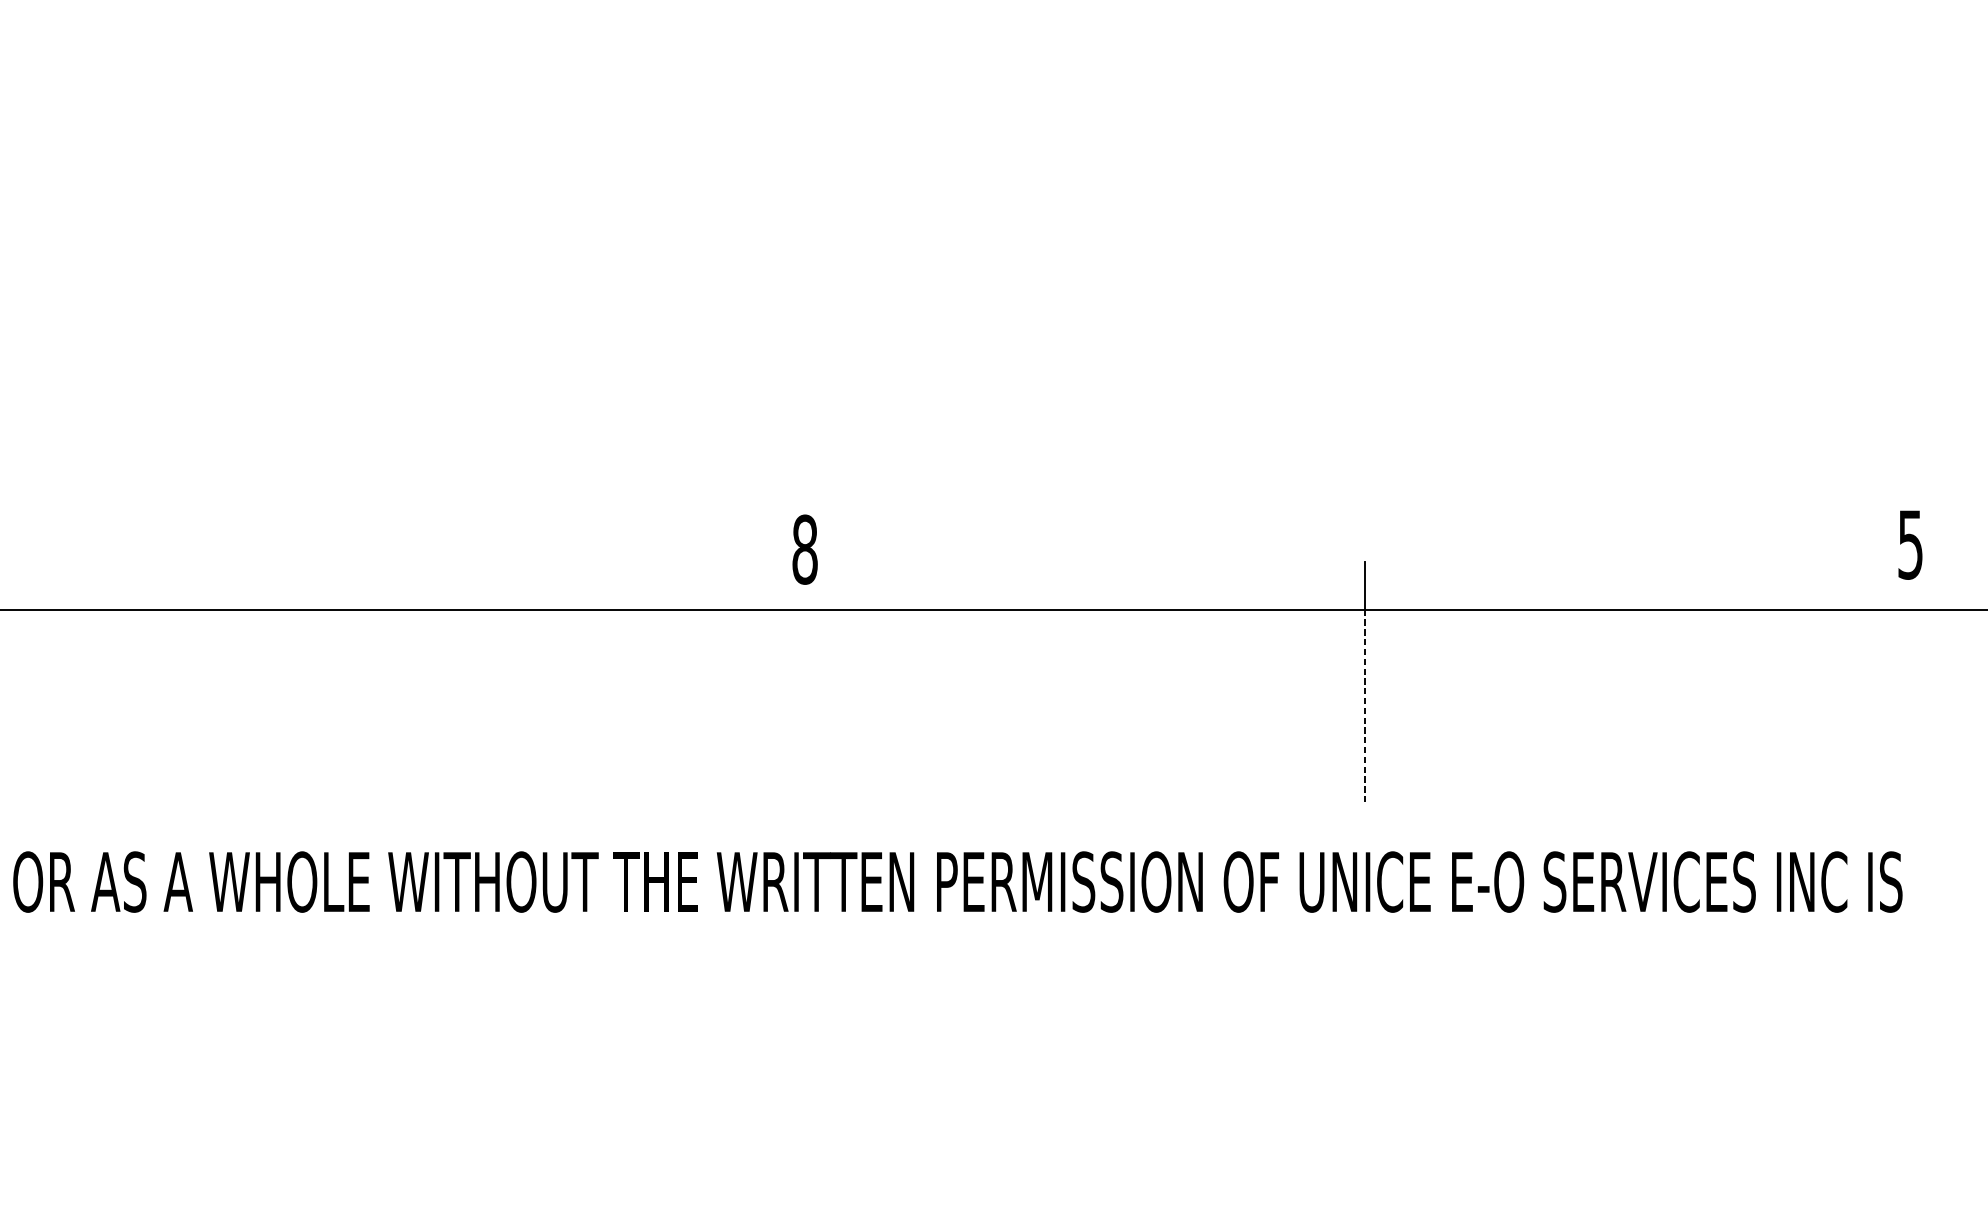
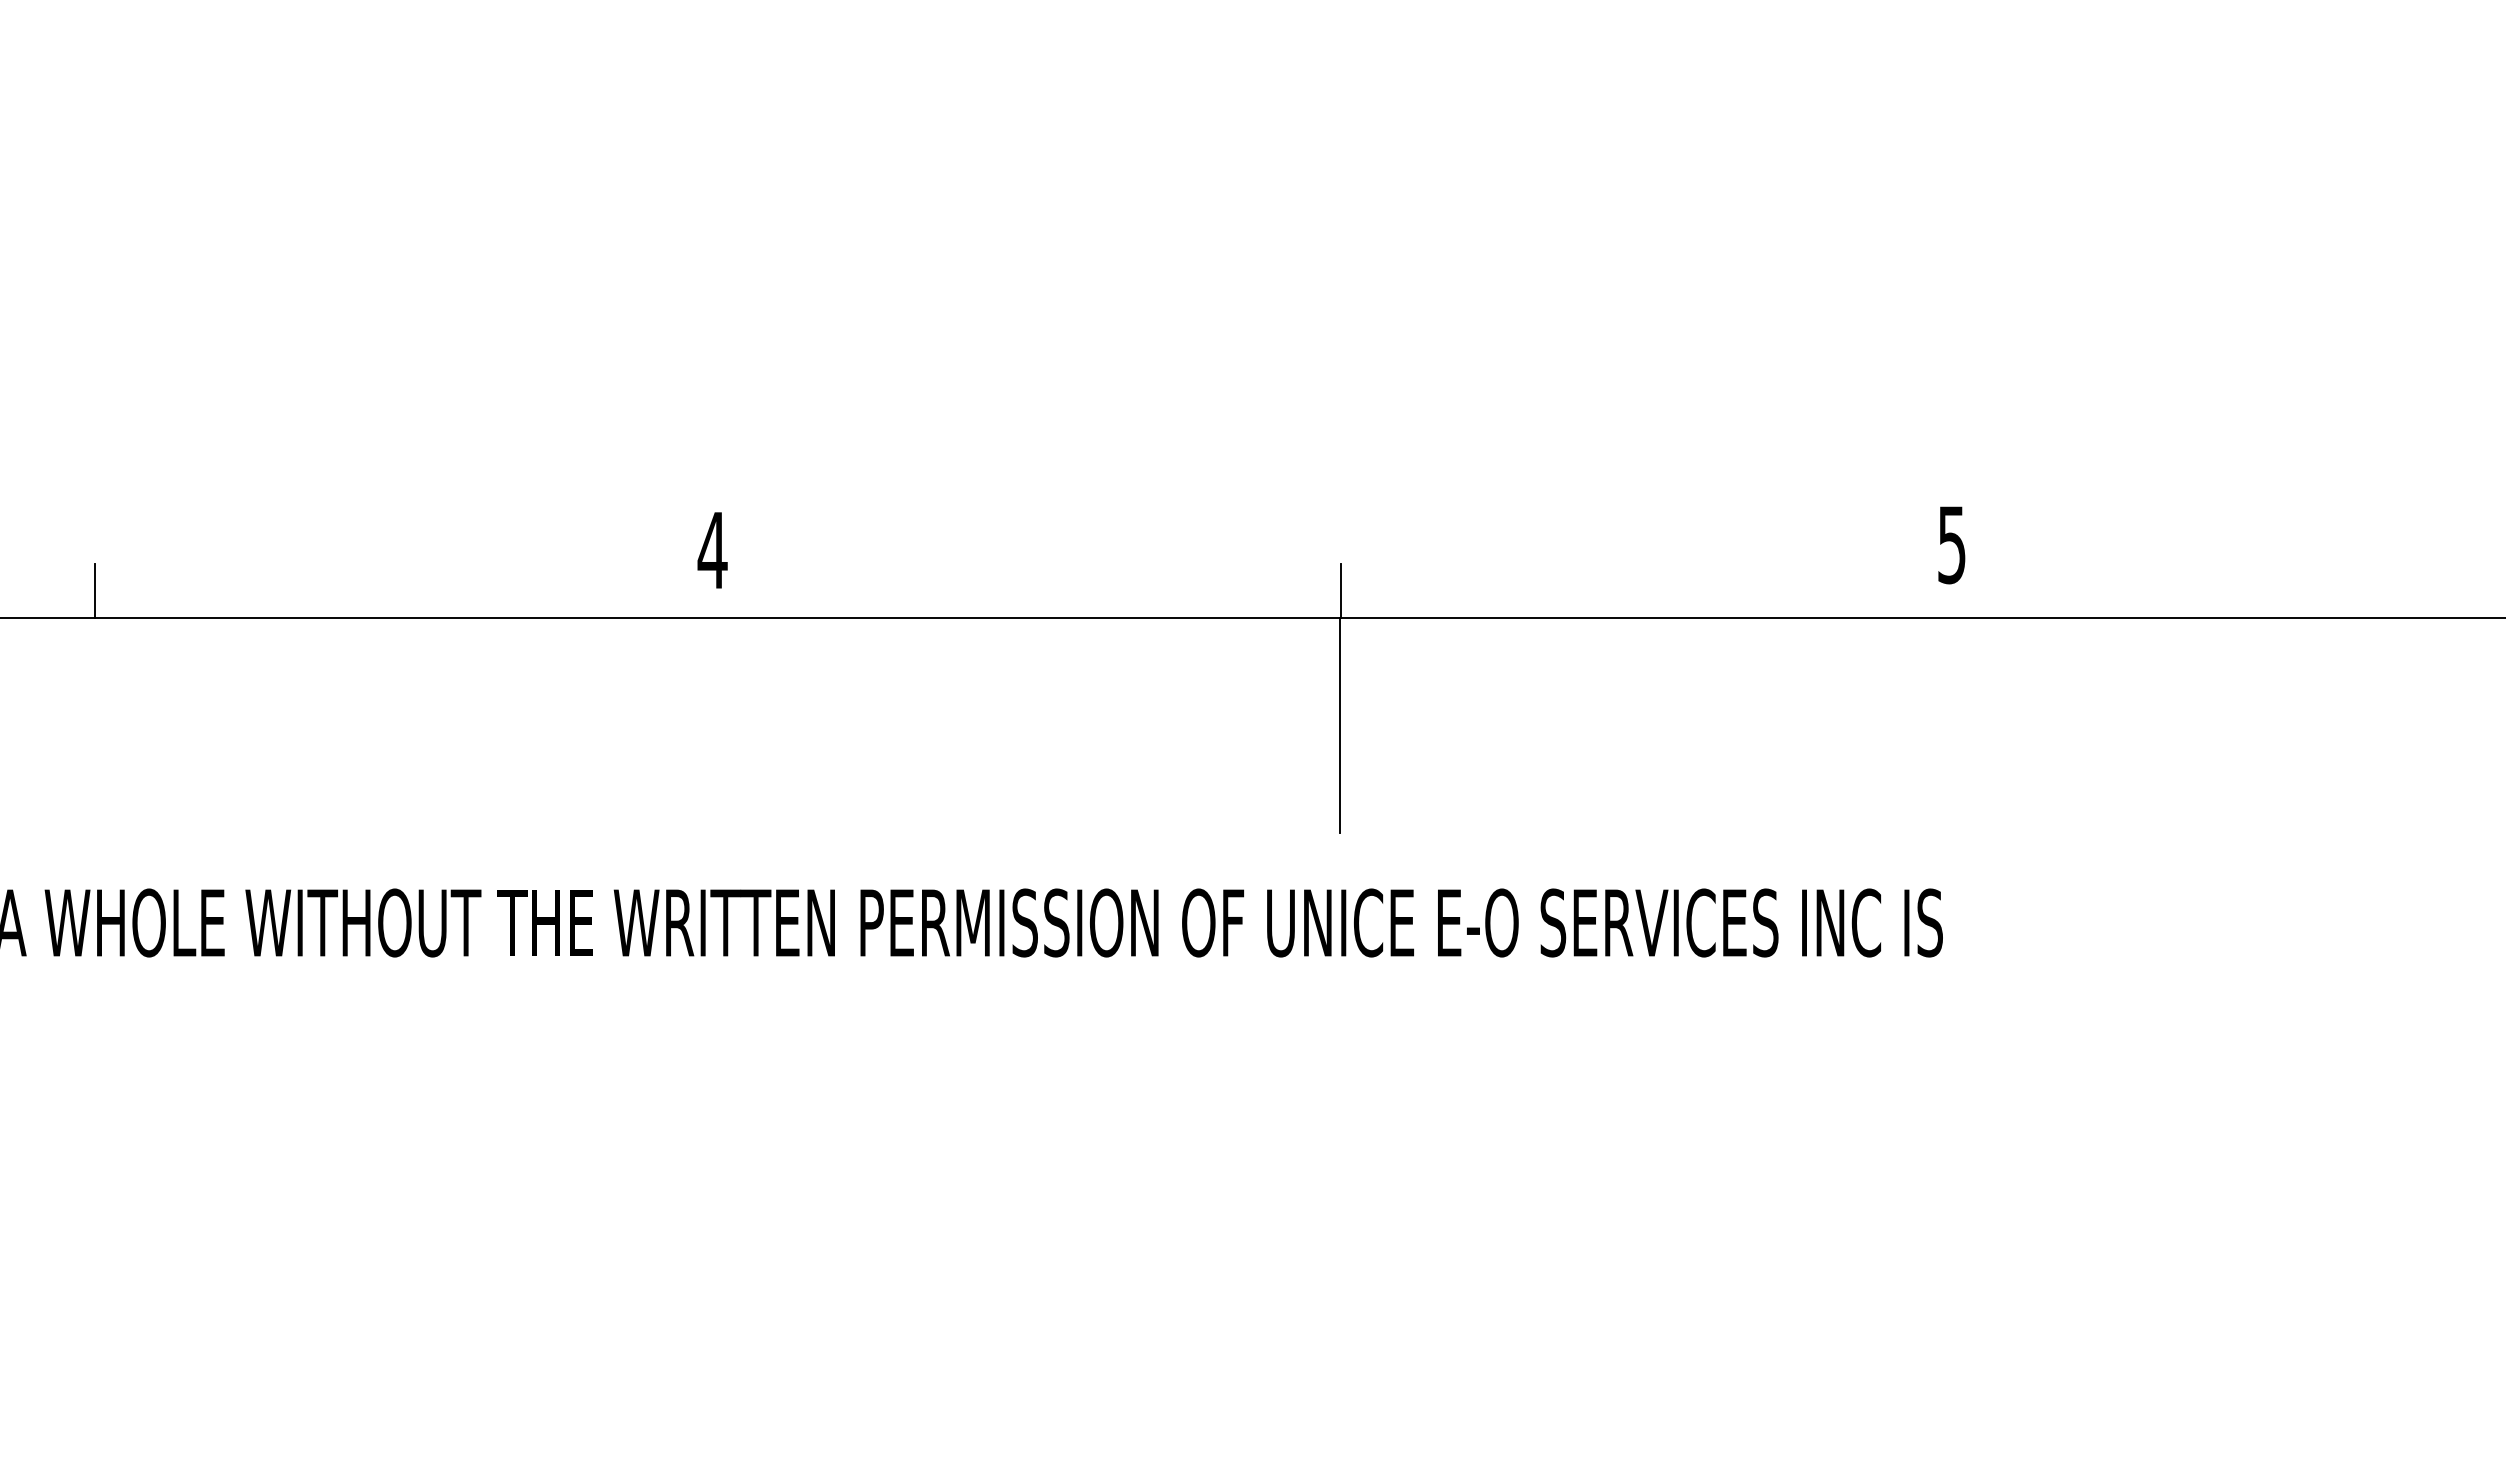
text: (804, 549) -> (712, 550), 8 -> 4
line: (254, 585) -> (95, 590), added
line: (1365, 705) -> (1340, 725), dashed -> solid

